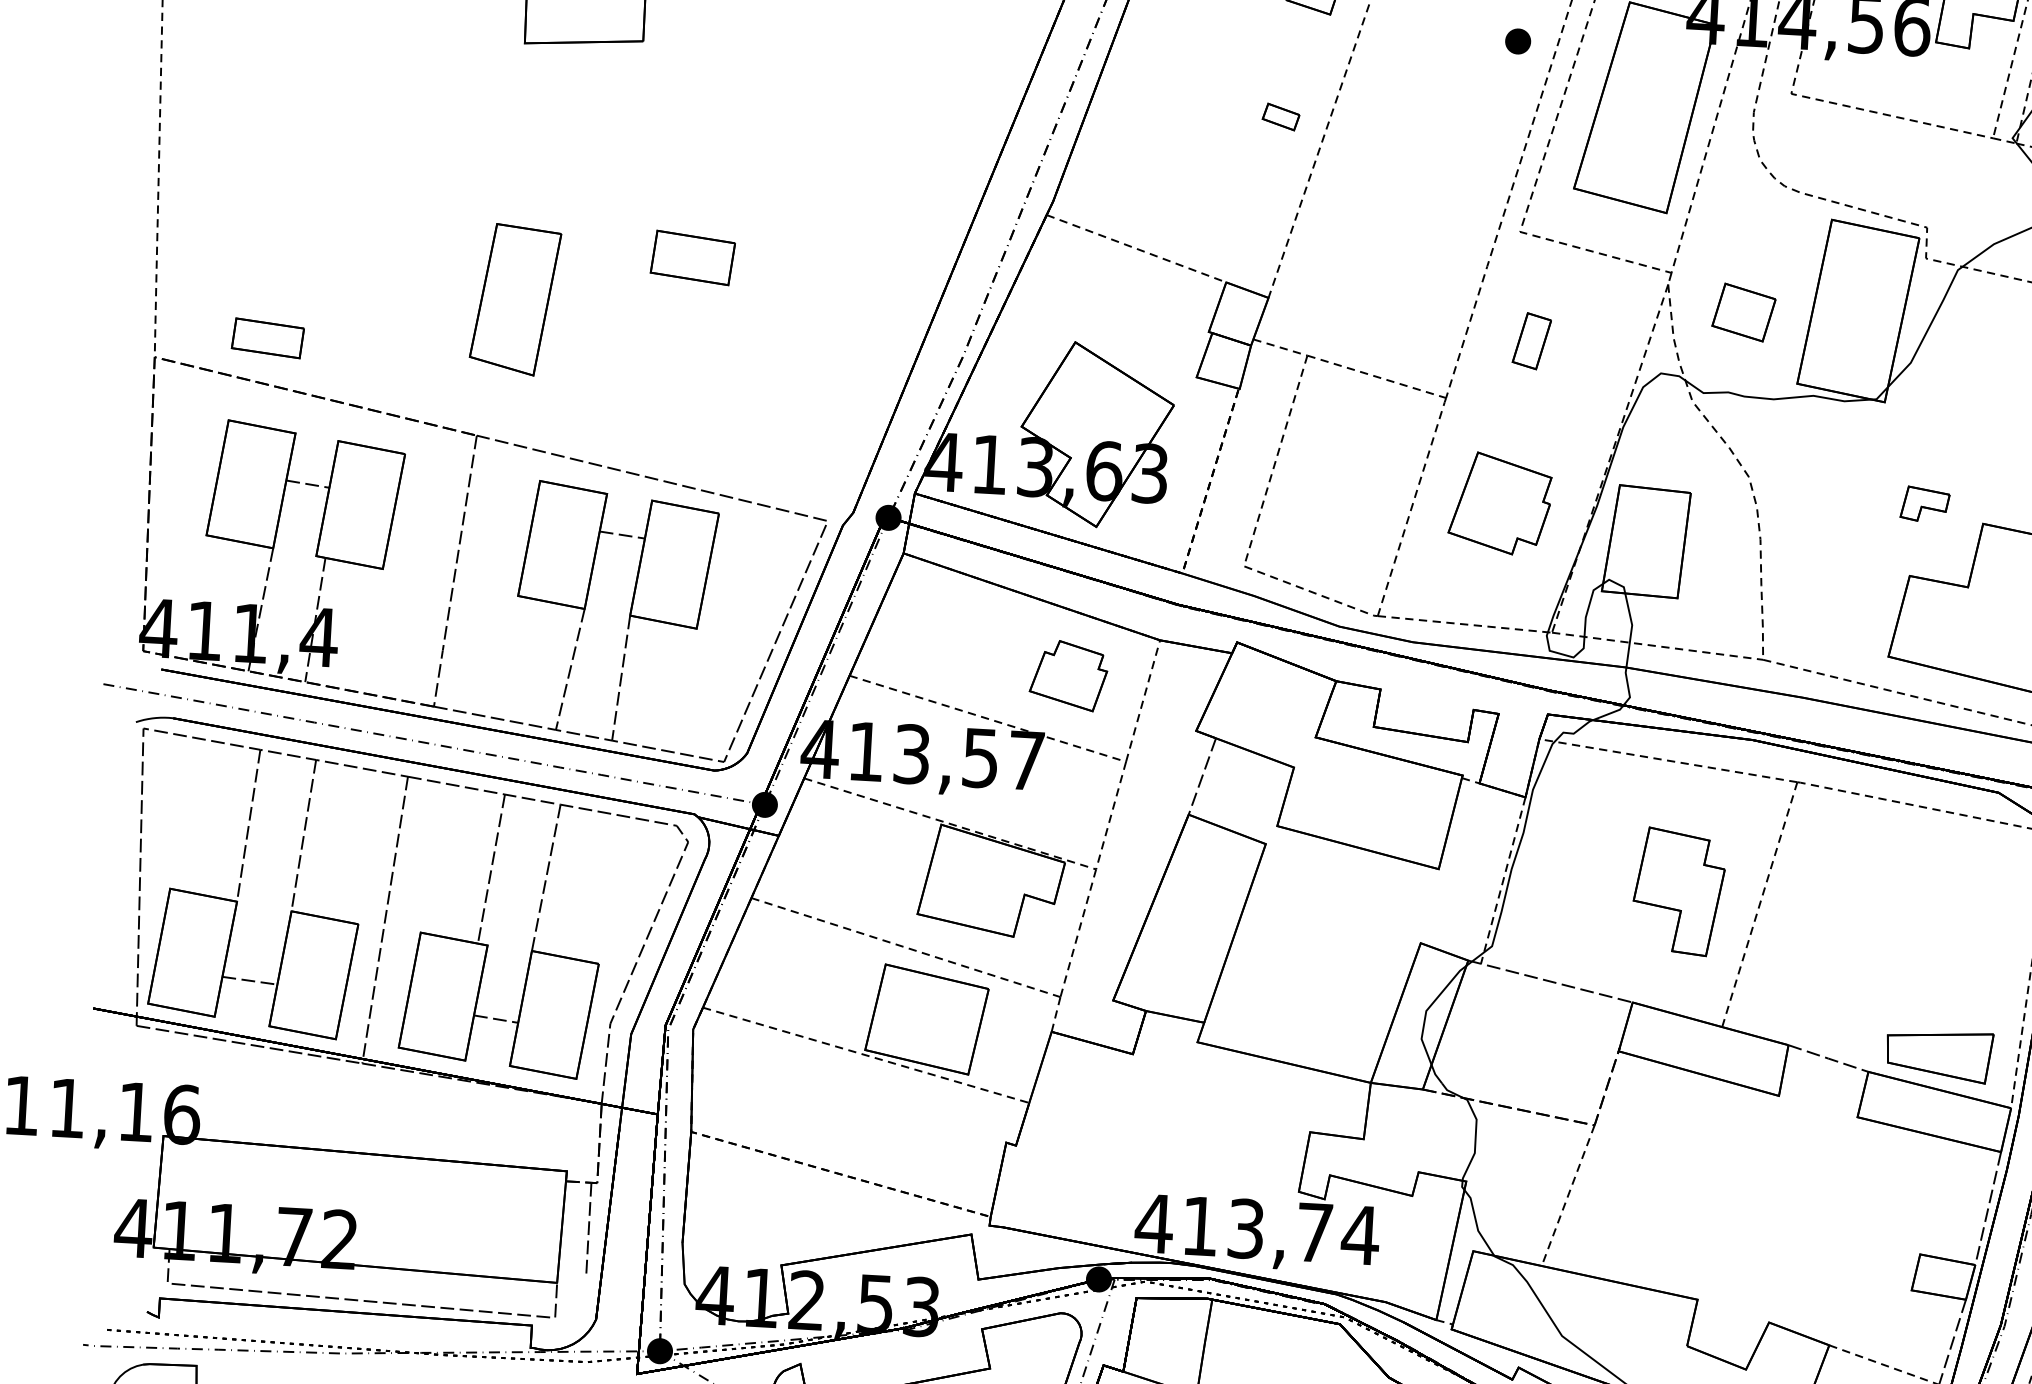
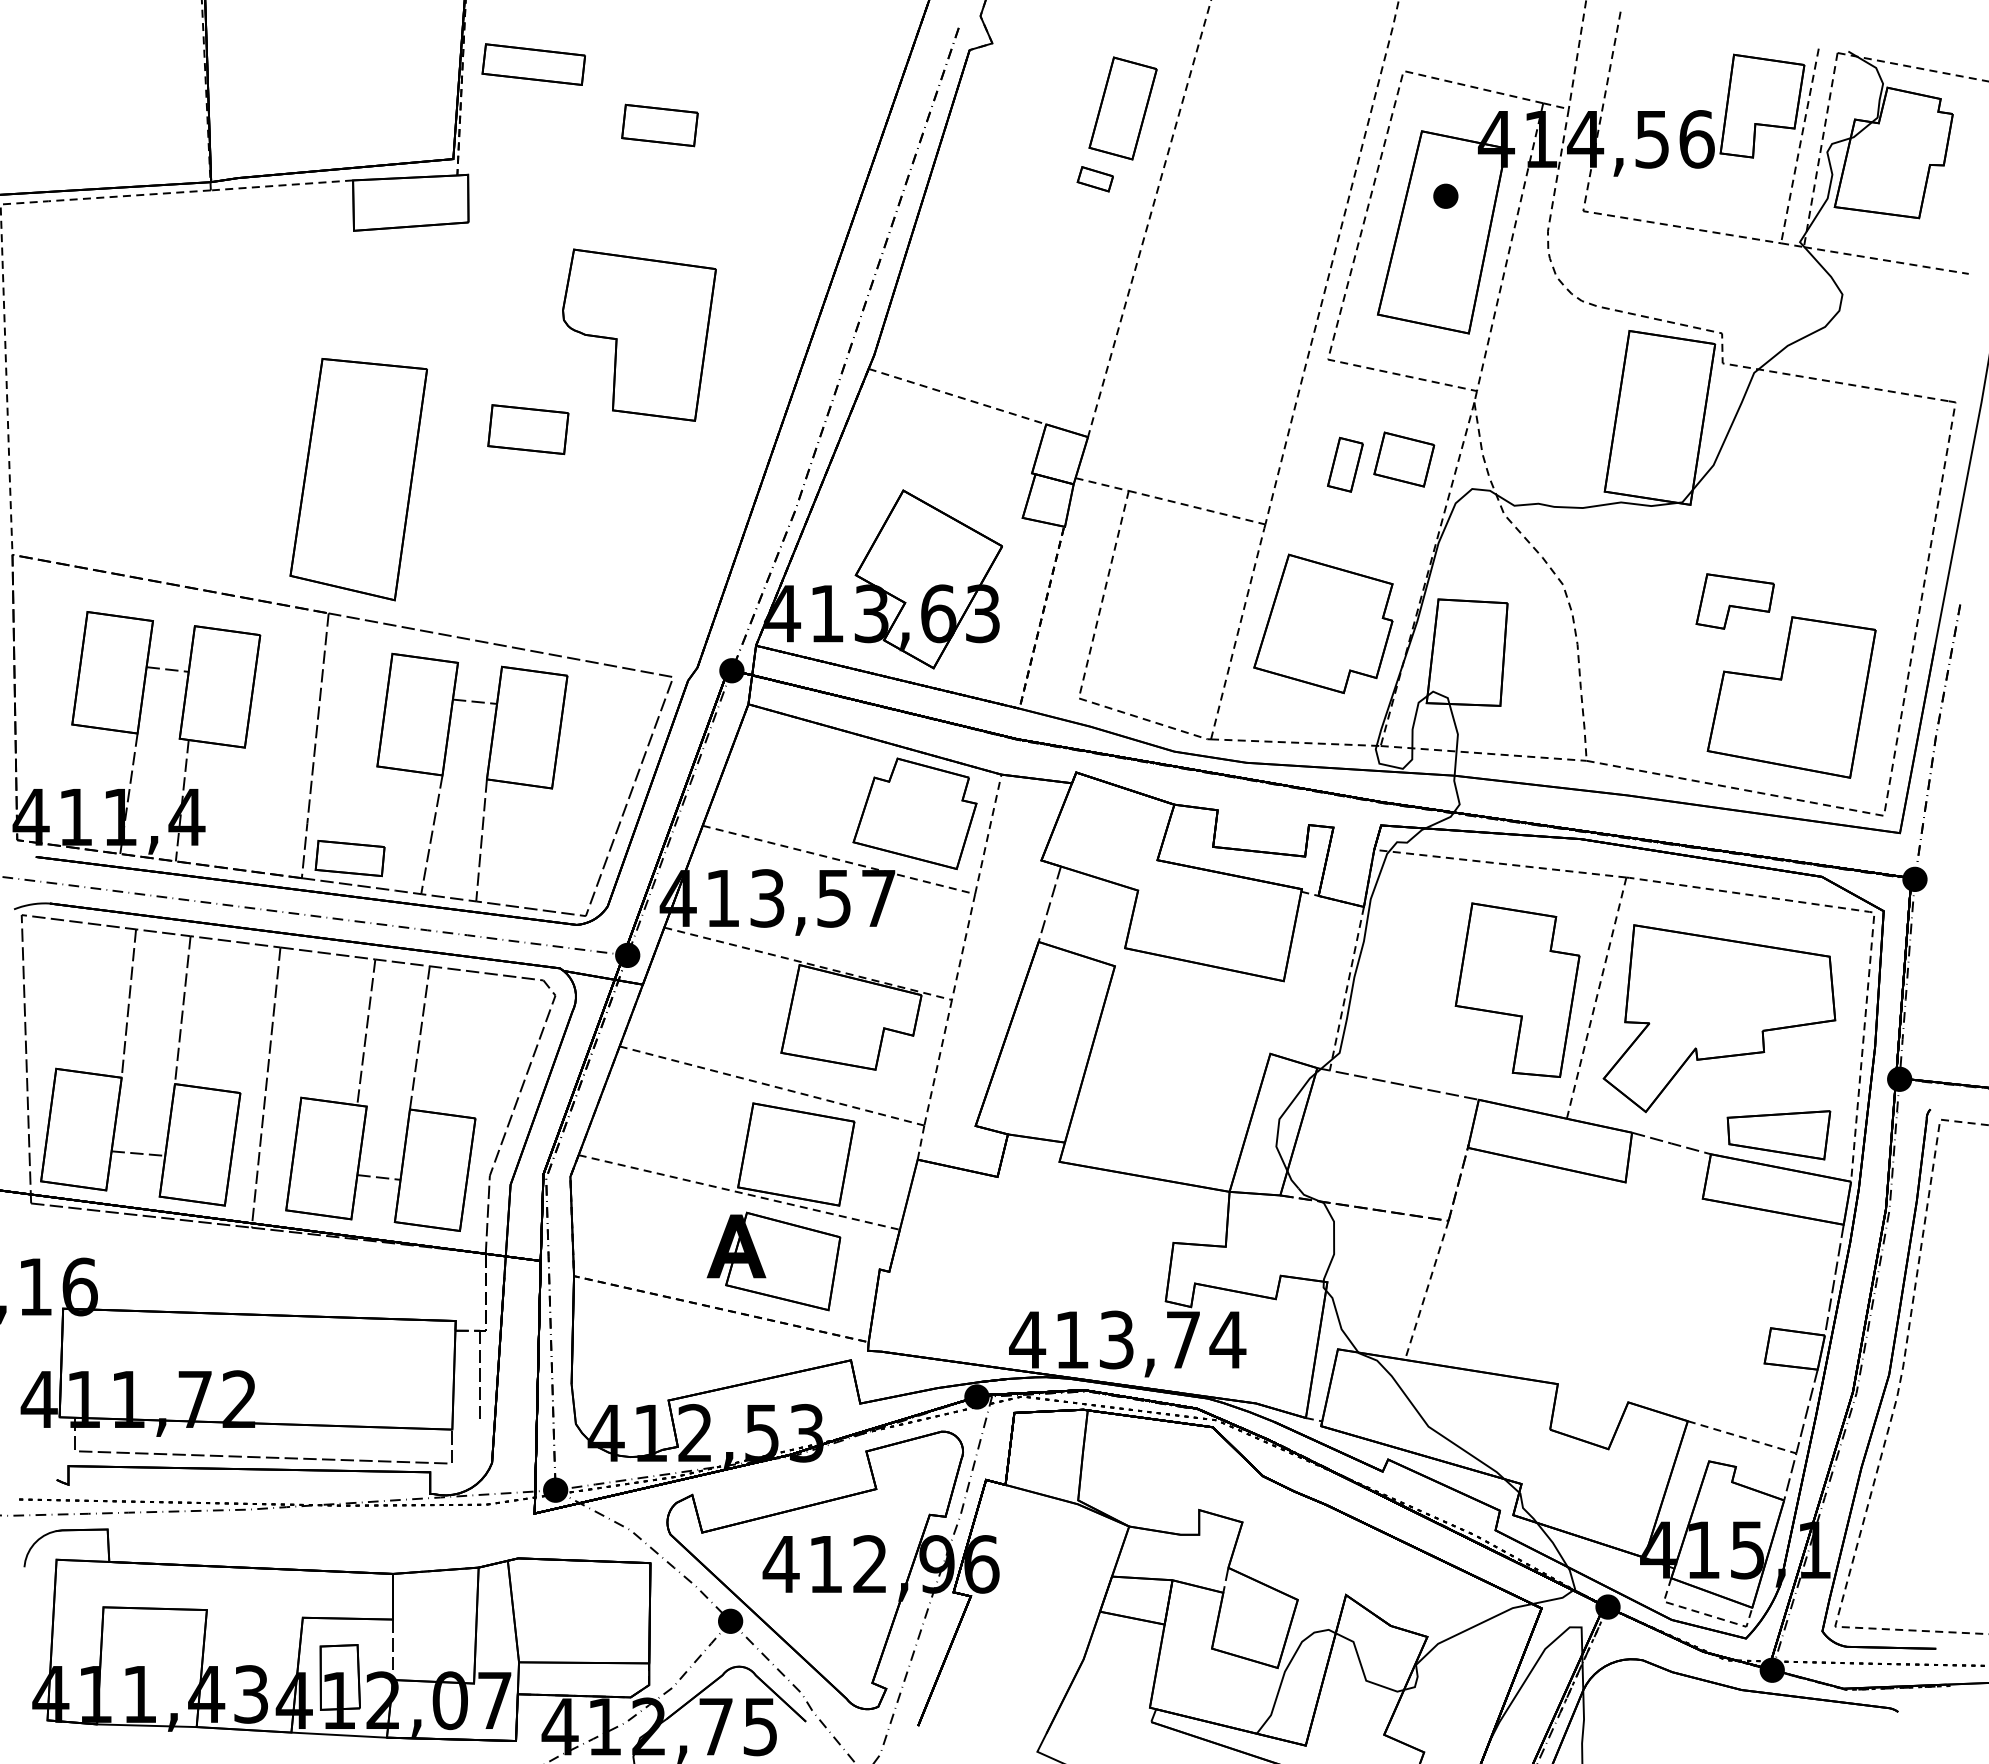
part: (1517, 40) -> (1445, 195), moved
part: (1280, 117) -> (1094, 179), moved
part: (812, 166) -> (639, 334), added
part: (515, 299) -> (358, 479), size x1.67
part: (1744, 312) -> (1404, 459), moved
part: (267, 338) -> (349, 858), moved
part: (1500, 503) -> (1323, 623), size x1.43
part: (1924, 504) -> (1734, 601), size x1.67
part: (1068, 675) -> (914, 813), size x1.67
part: (1678, 891) -> (1517, 989), size x1.43
part: (1885, 932) -> (1719, 1018), added
part: (897, 1128) -> (773, 1261), added

